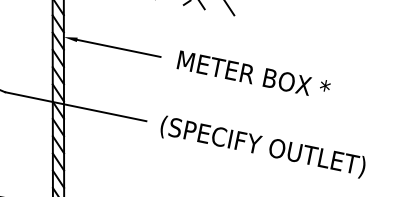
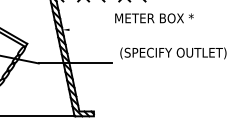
line: (117, 47) -> (90, 29), removed
text: (253, 75) -> (154, 18), moved
text: (263, 147) -> (173, 53), moved

